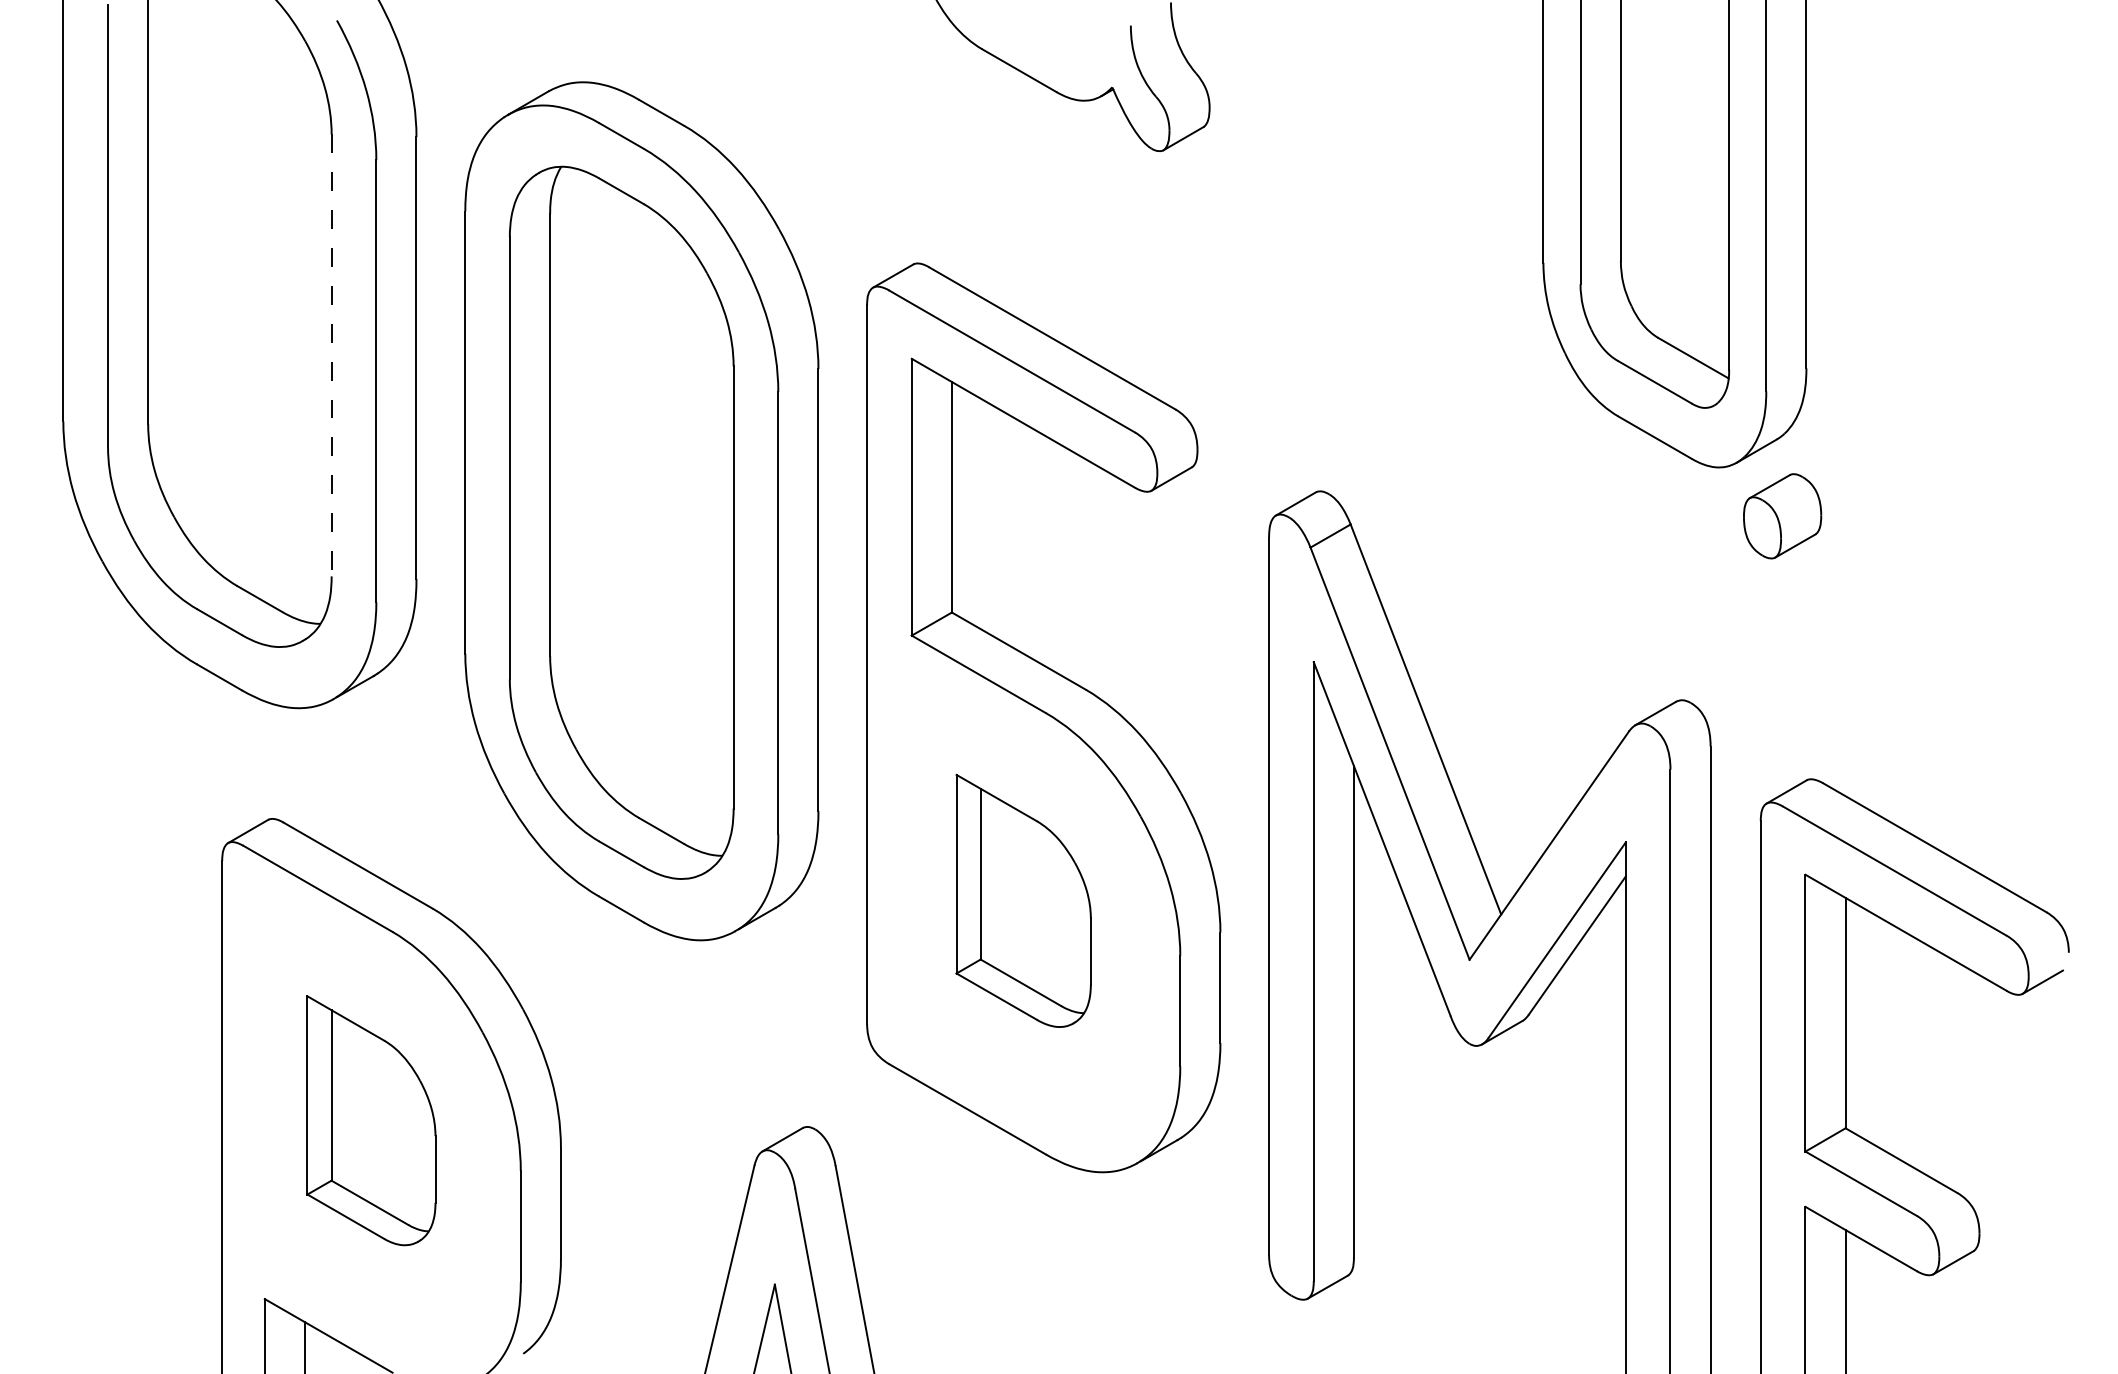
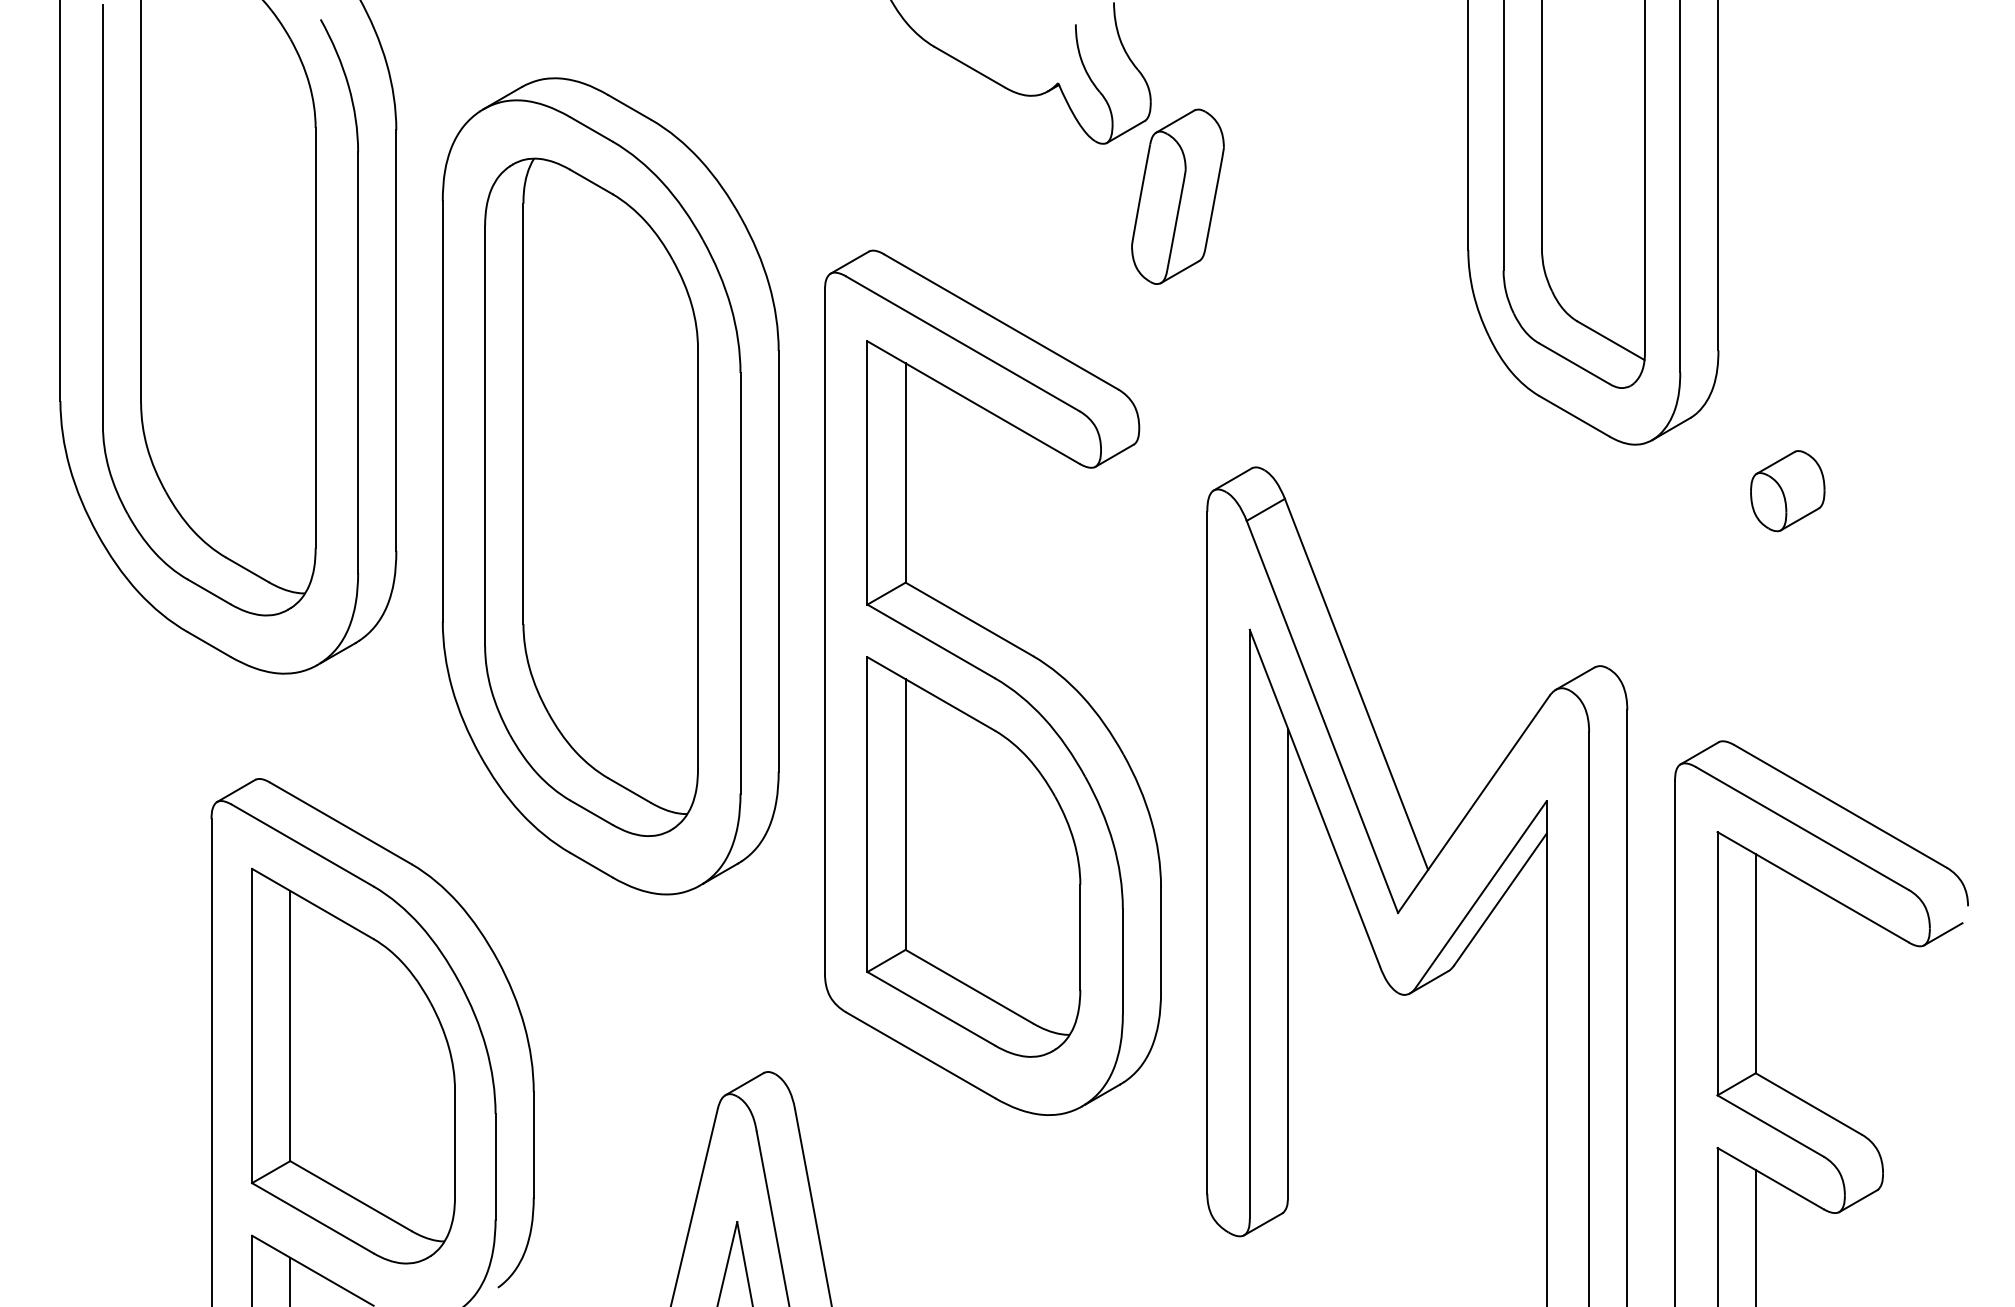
part: (1237, 206) -> (1177, 196), added
line: (331, 355) -> (315, 338), dashed -> solid
part: (1782, 516) -> (1787, 491), moved
part: (1023, 900) -> (973, 856), size x1.67
part: (371, 1120) -> (353, 1065), size x1.67

